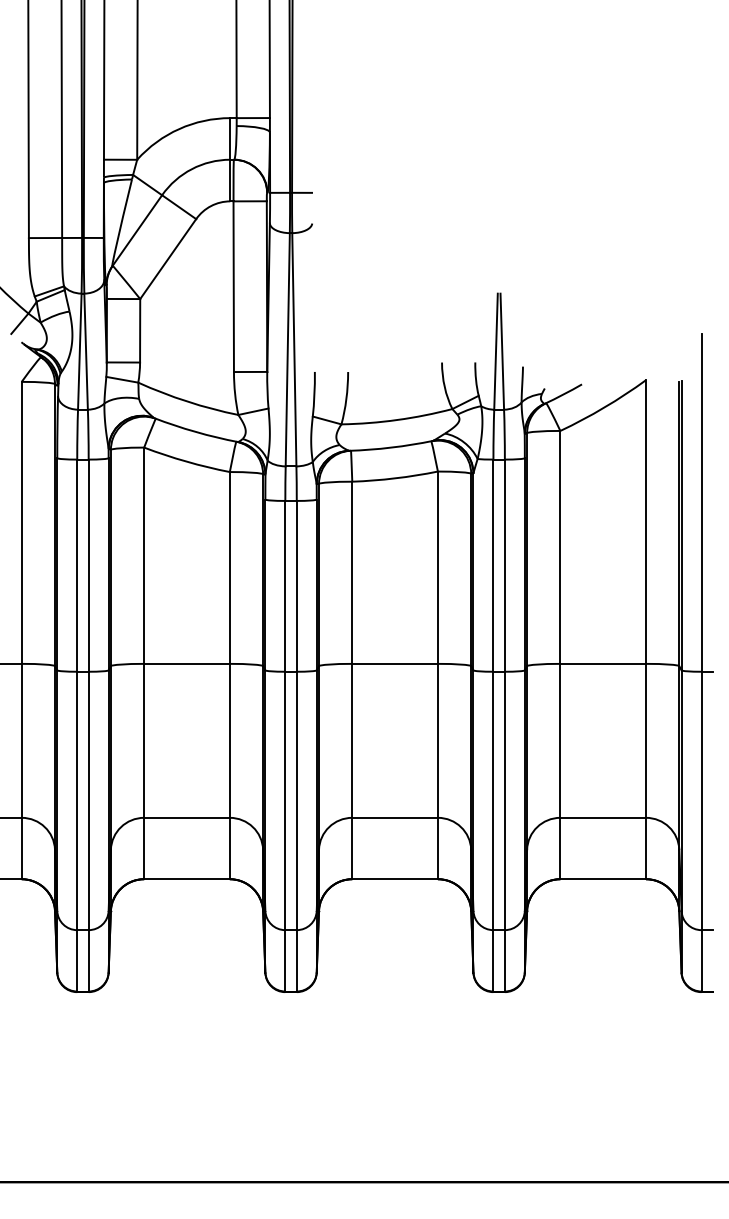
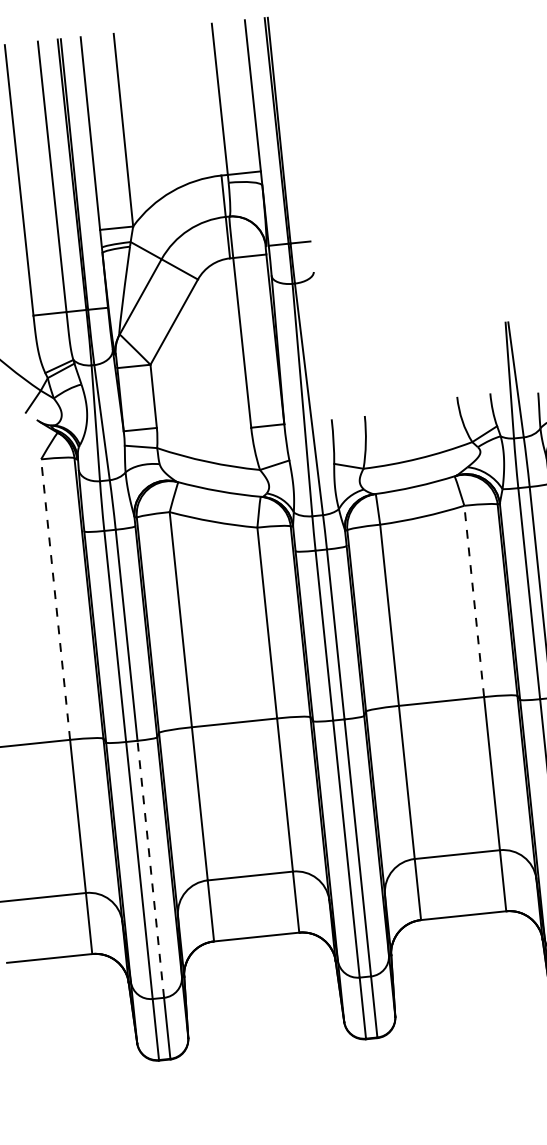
line: (21, 522) -> (55, 599), solid -> dashed
line: (437, 567) -> (473, 601), solid -> dashed
line: (88, 800) -> (150, 868), solid -> dashed

